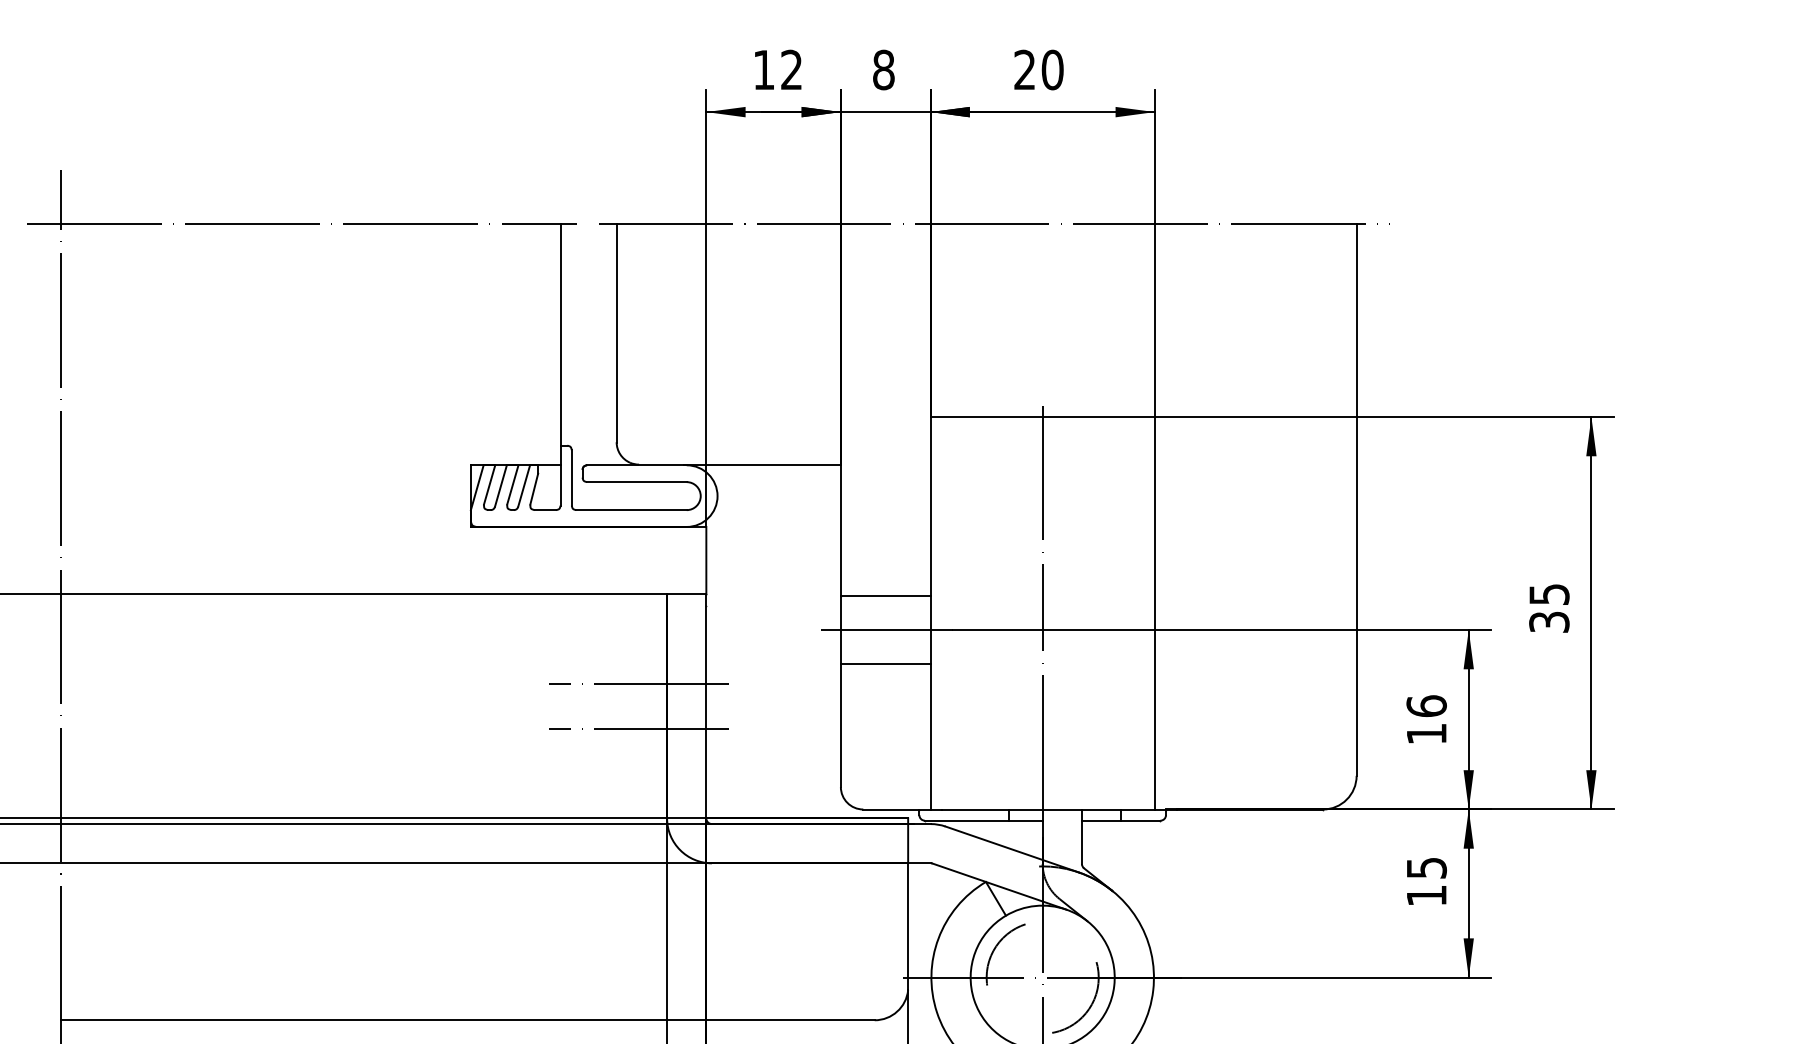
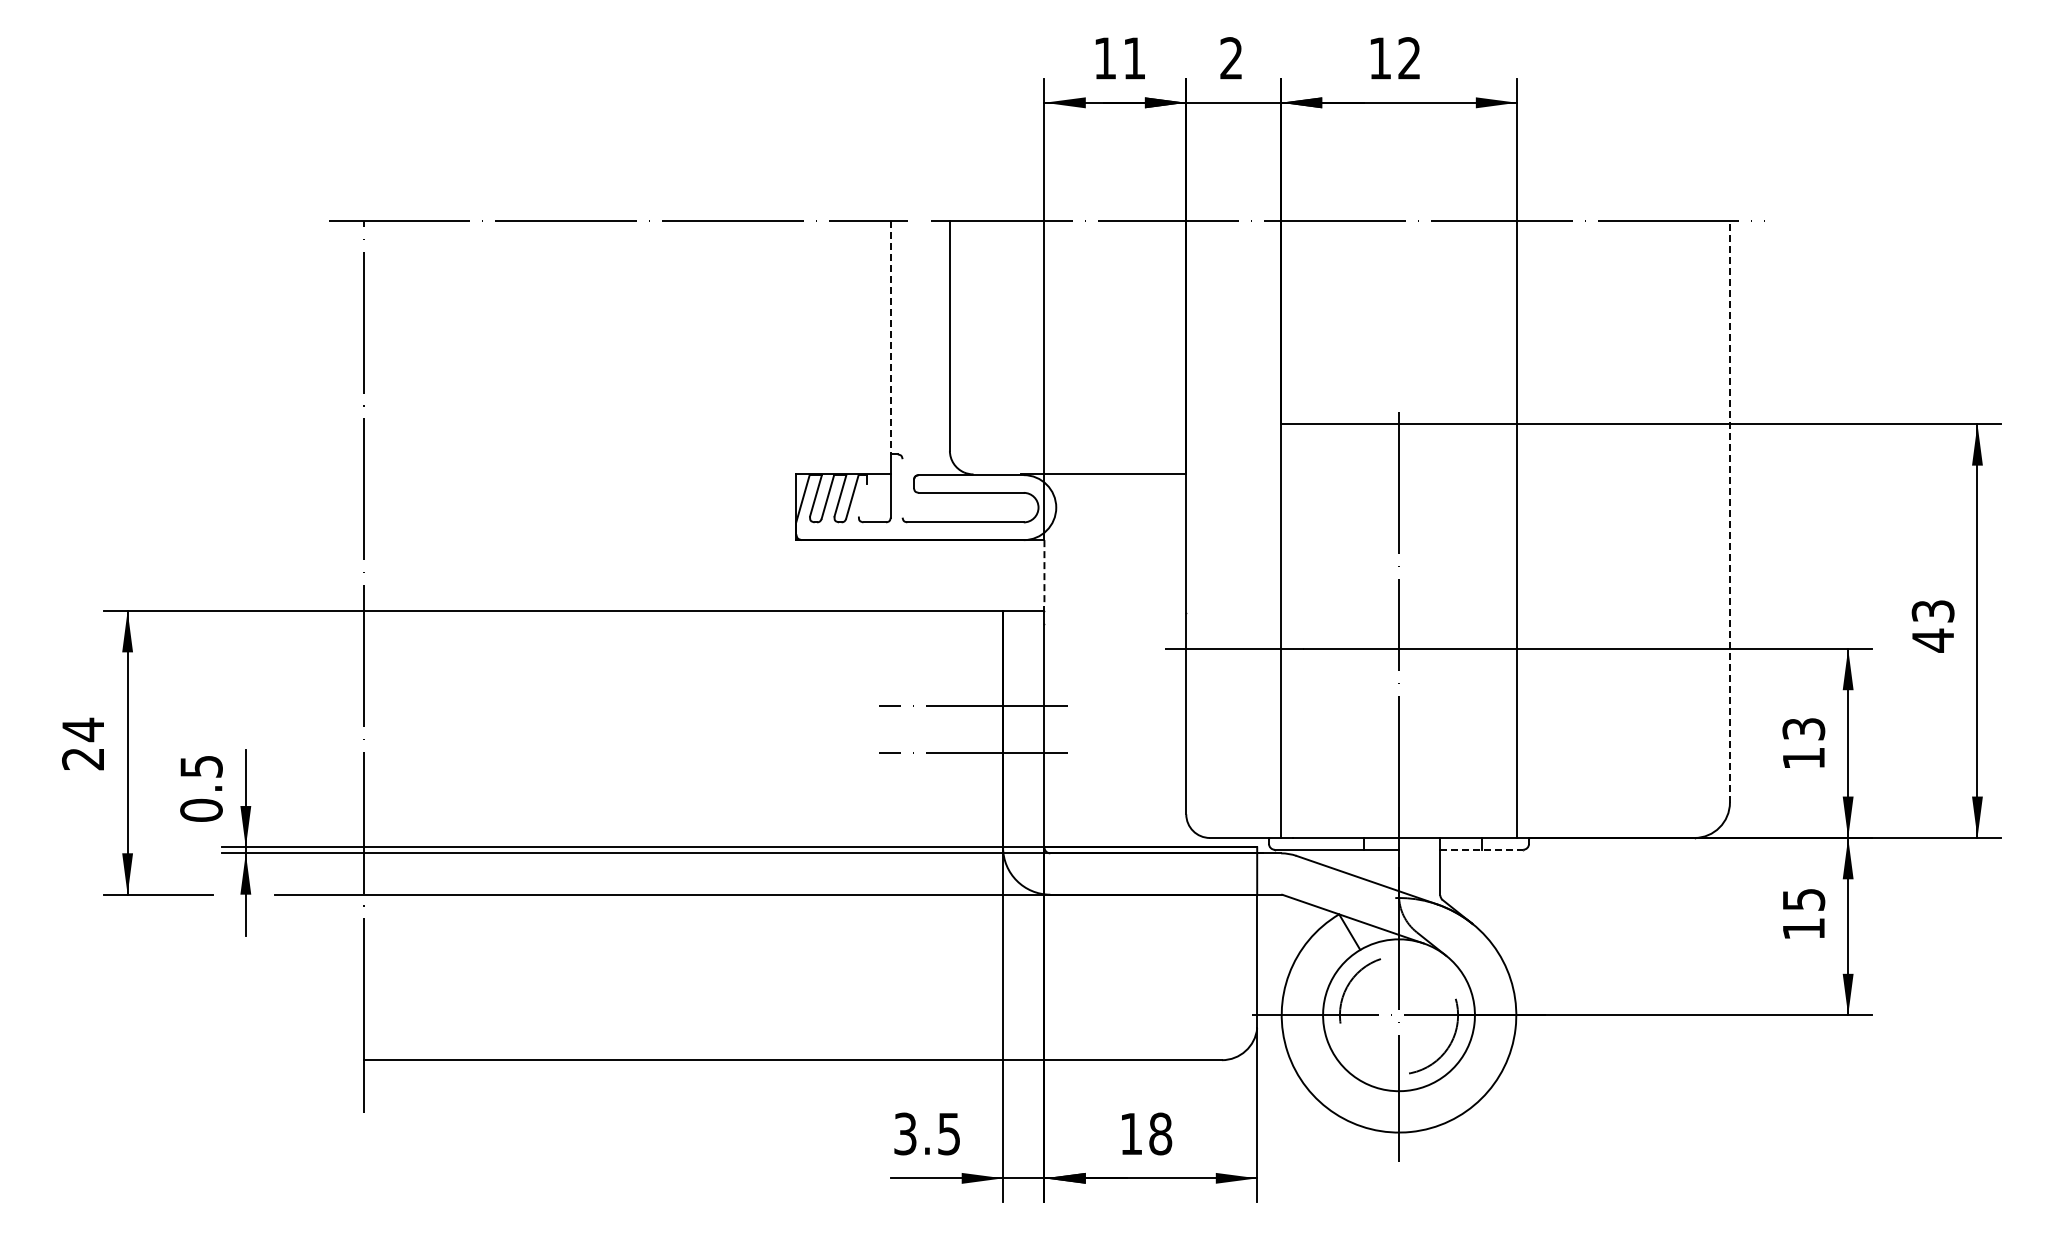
text: (790, 70) -> (1133, 58), 12 -> 11
text: (883, 70) -> (1231, 58), 8 -> 2
text: (1039, 70) -> (1395, 58), 20 -> 12
line: (61, 197) -> (364, 192), removed
line: (560, 335) -> (890, 338), solid -> dashed
line: (571, 477) -> (902, 488), removed
line: (533, 489) -> (862, 500), removed
line: (1356, 499) -> (1729, 511), solid -> dashed
line: (706, 561) -> (1044, 576), solid -> dashed
line: (885, 596) -> (1233, 613), removed
text: (1548, 608) -> (1932, 626), 35 -> 43
line: (885, 663) -> (1233, 684), removed
text: (1426, 705) -> (1803, 728), 16 -> 13
line: (1121, 820) -> (1482, 849), solid -> dashed

